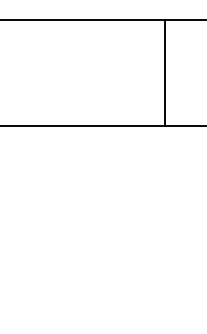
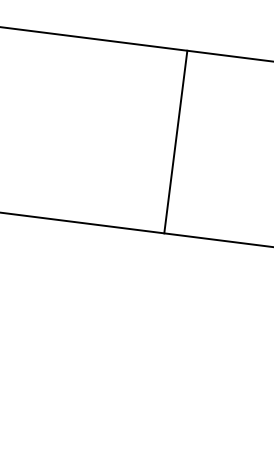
line: (165, 72) -> (176, 141), moved

